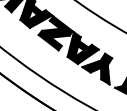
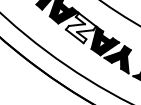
fill: (56, 33) -> (81, 28), removed

